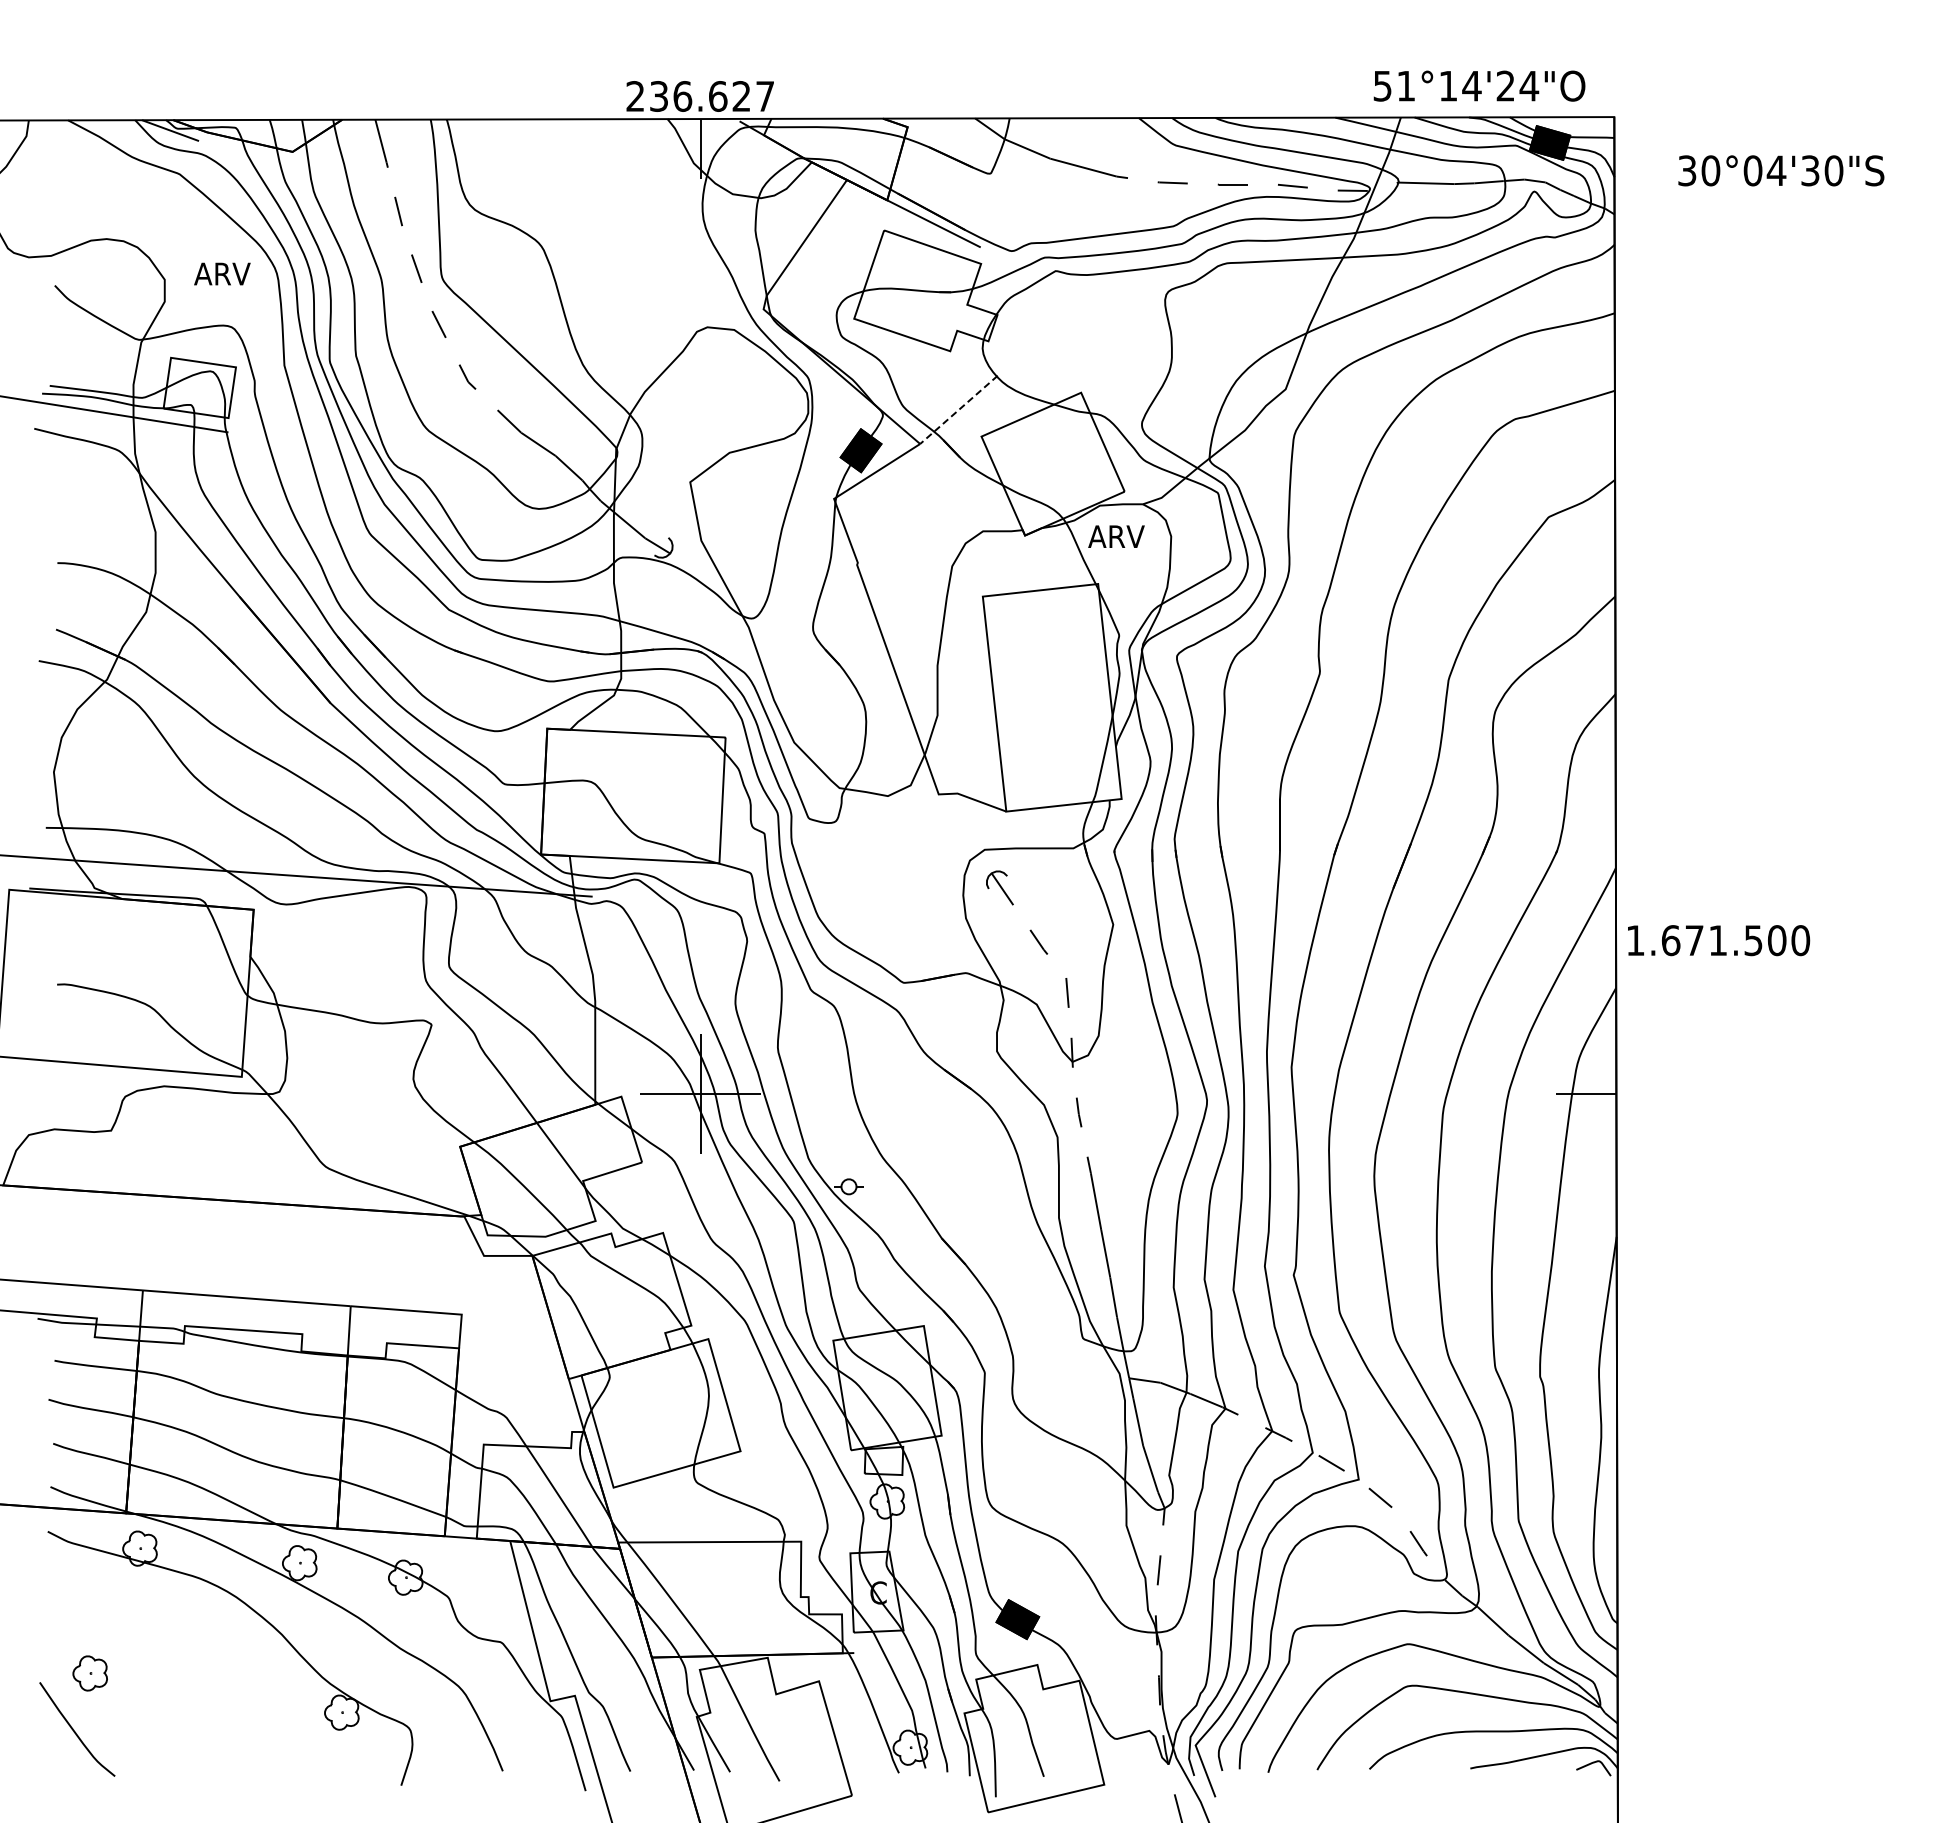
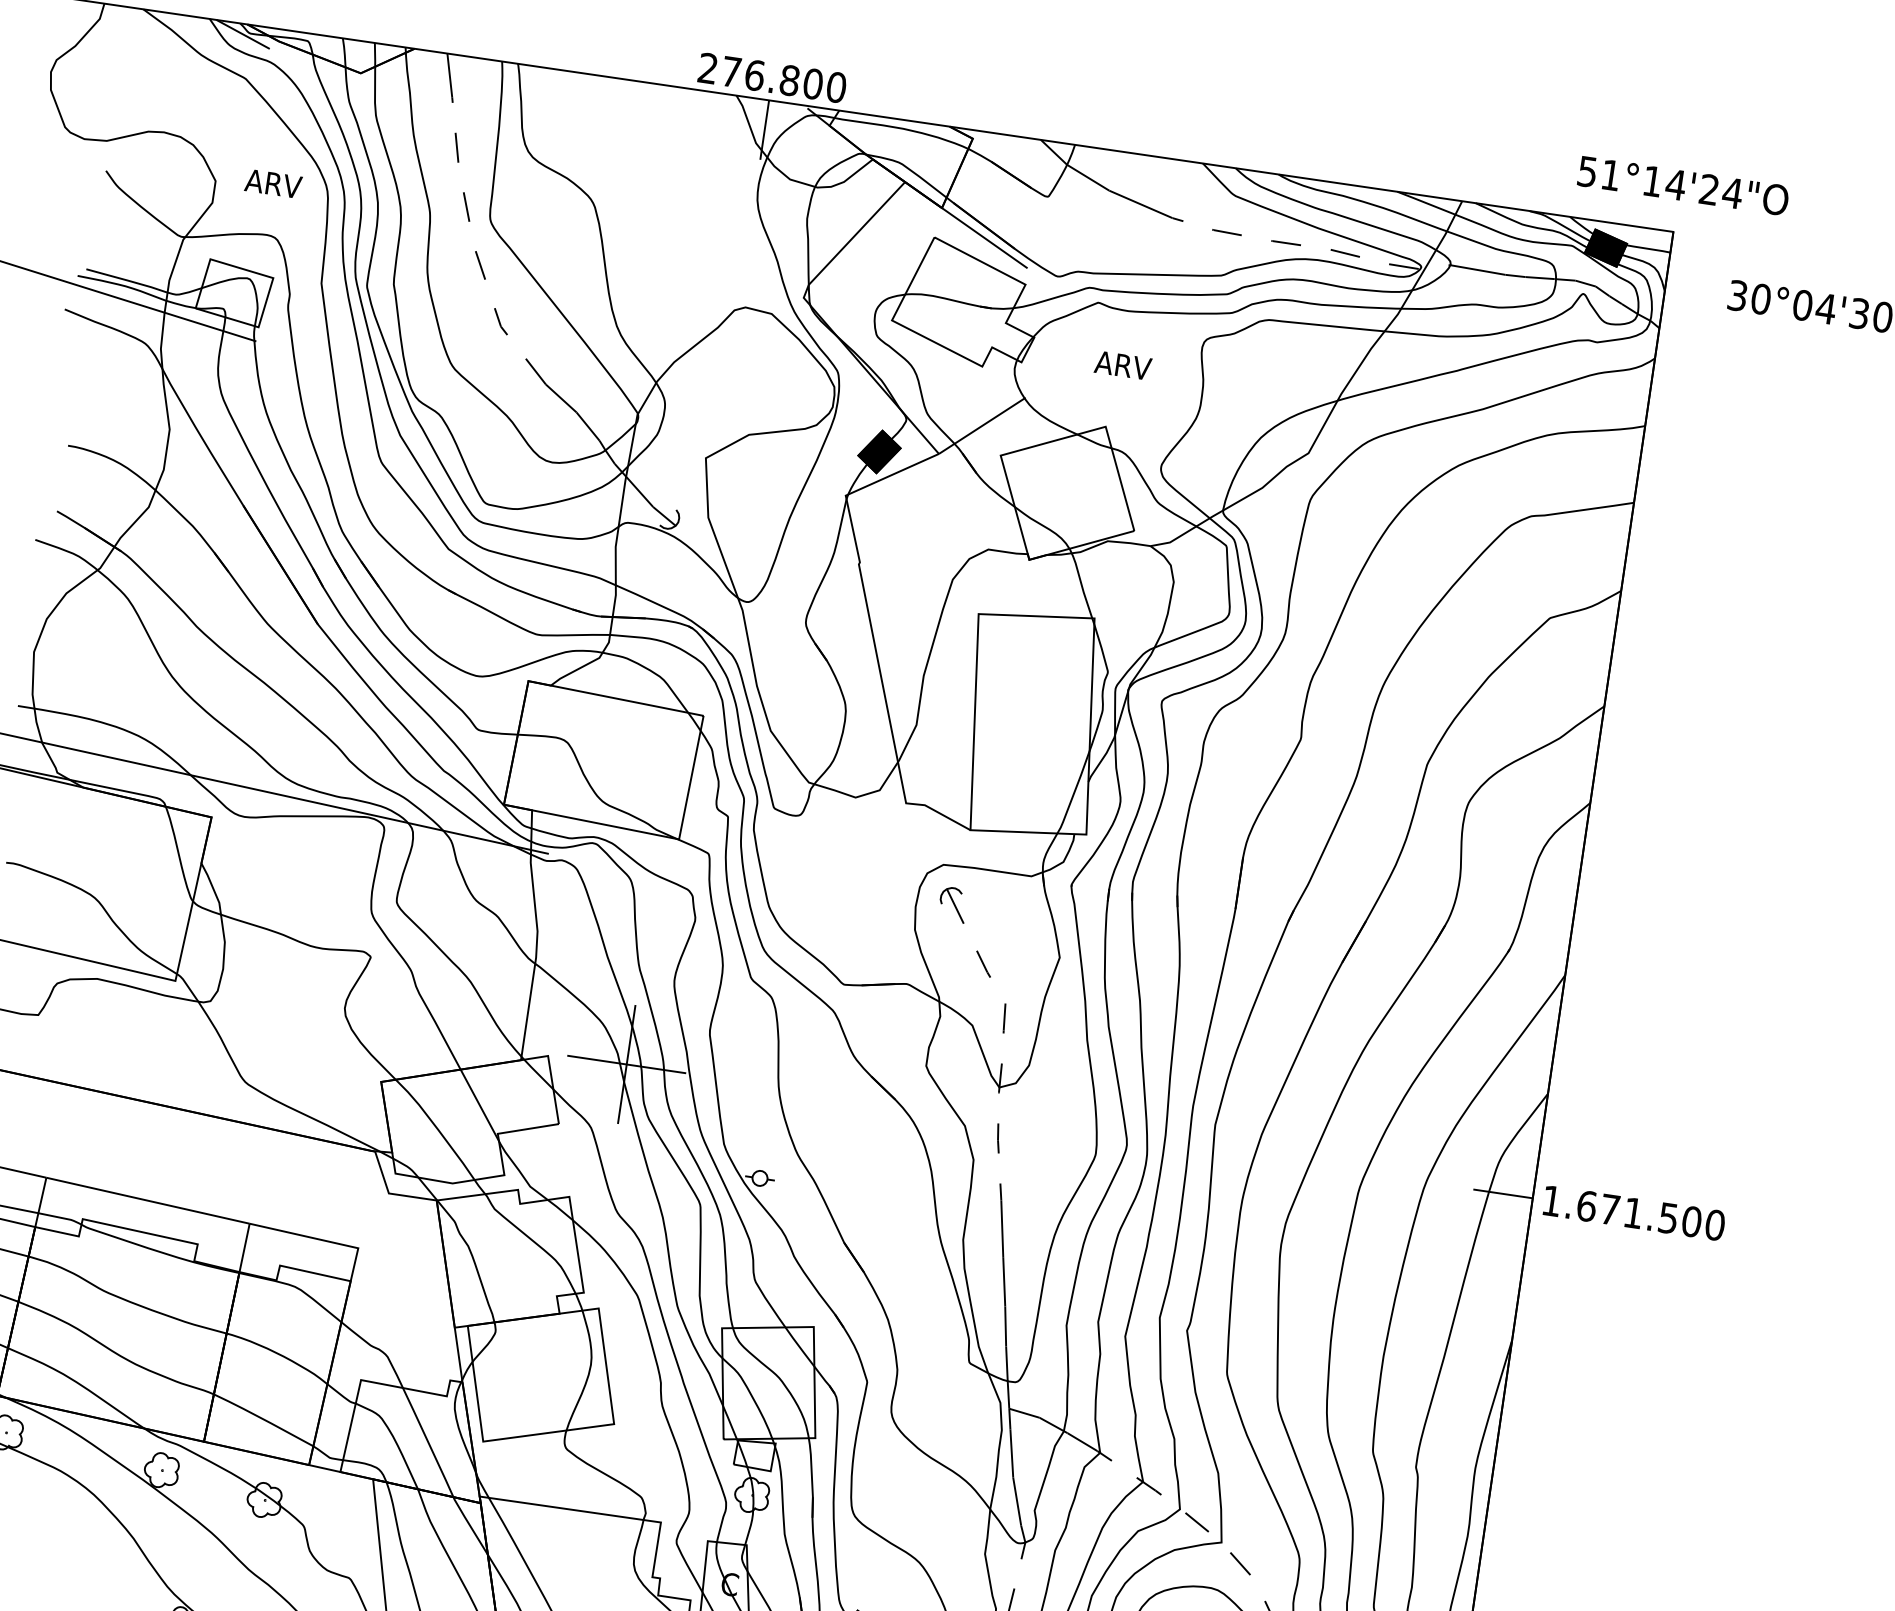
text: (1479, 85) -> (1683, 185), moved
text: (712, 96) -> (784, 79), 236.627 -> 276.800
line: (958, 409) -> (981, 425), dashed -> solid
text: (1116, 536) -> (1123, 365), moved
text: (1719, 940) -> (1634, 1213), moved

